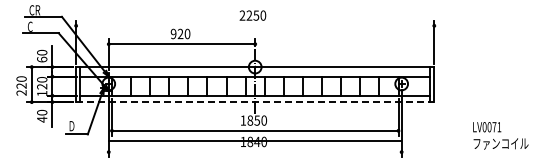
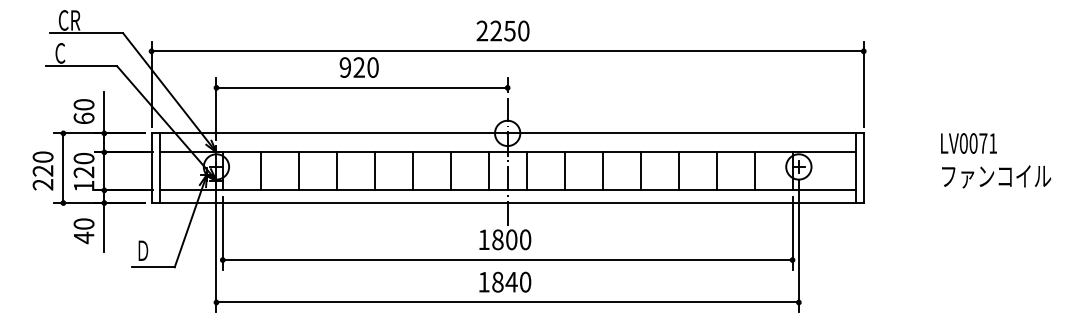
line: (254, 25) -> (506, 50), added
line: (255, 102) -> (508, 203), dashed -> solid
text: (257, 120) -> (512, 239), 1850 -> 1800
text: (500, 135) -> (995, 160), moved
line: (255, 141) -> (508, 303), moved

